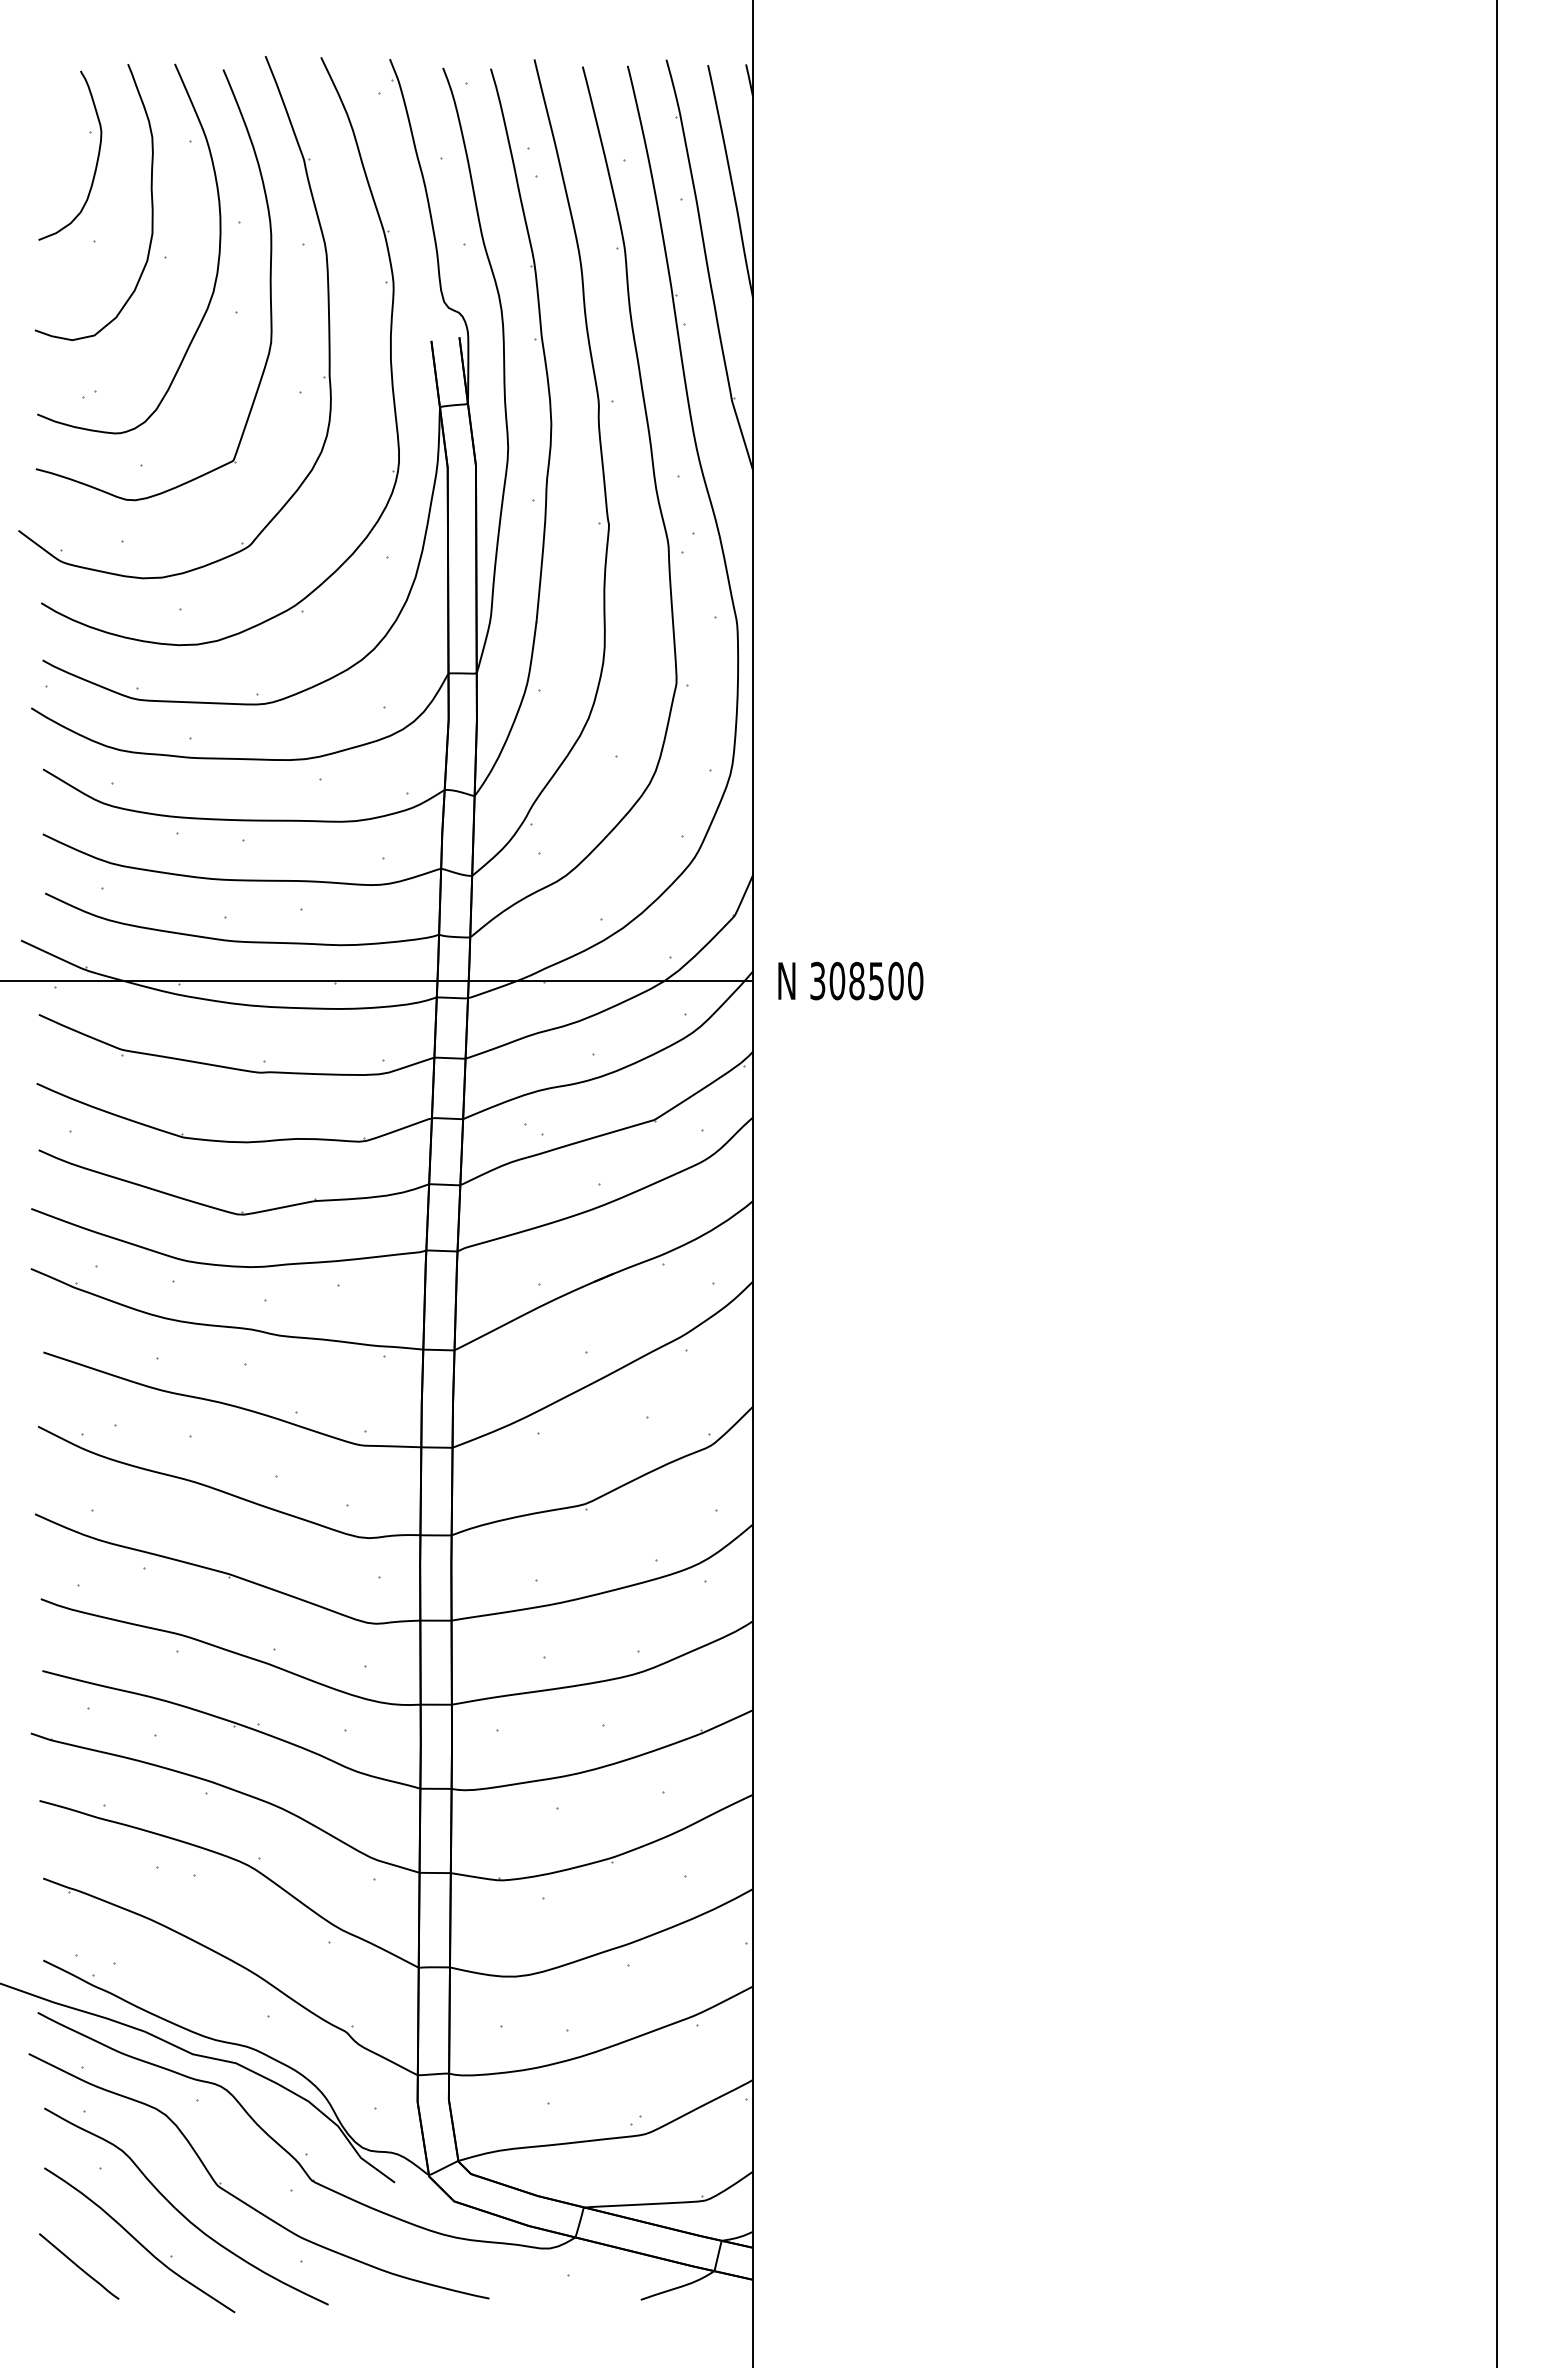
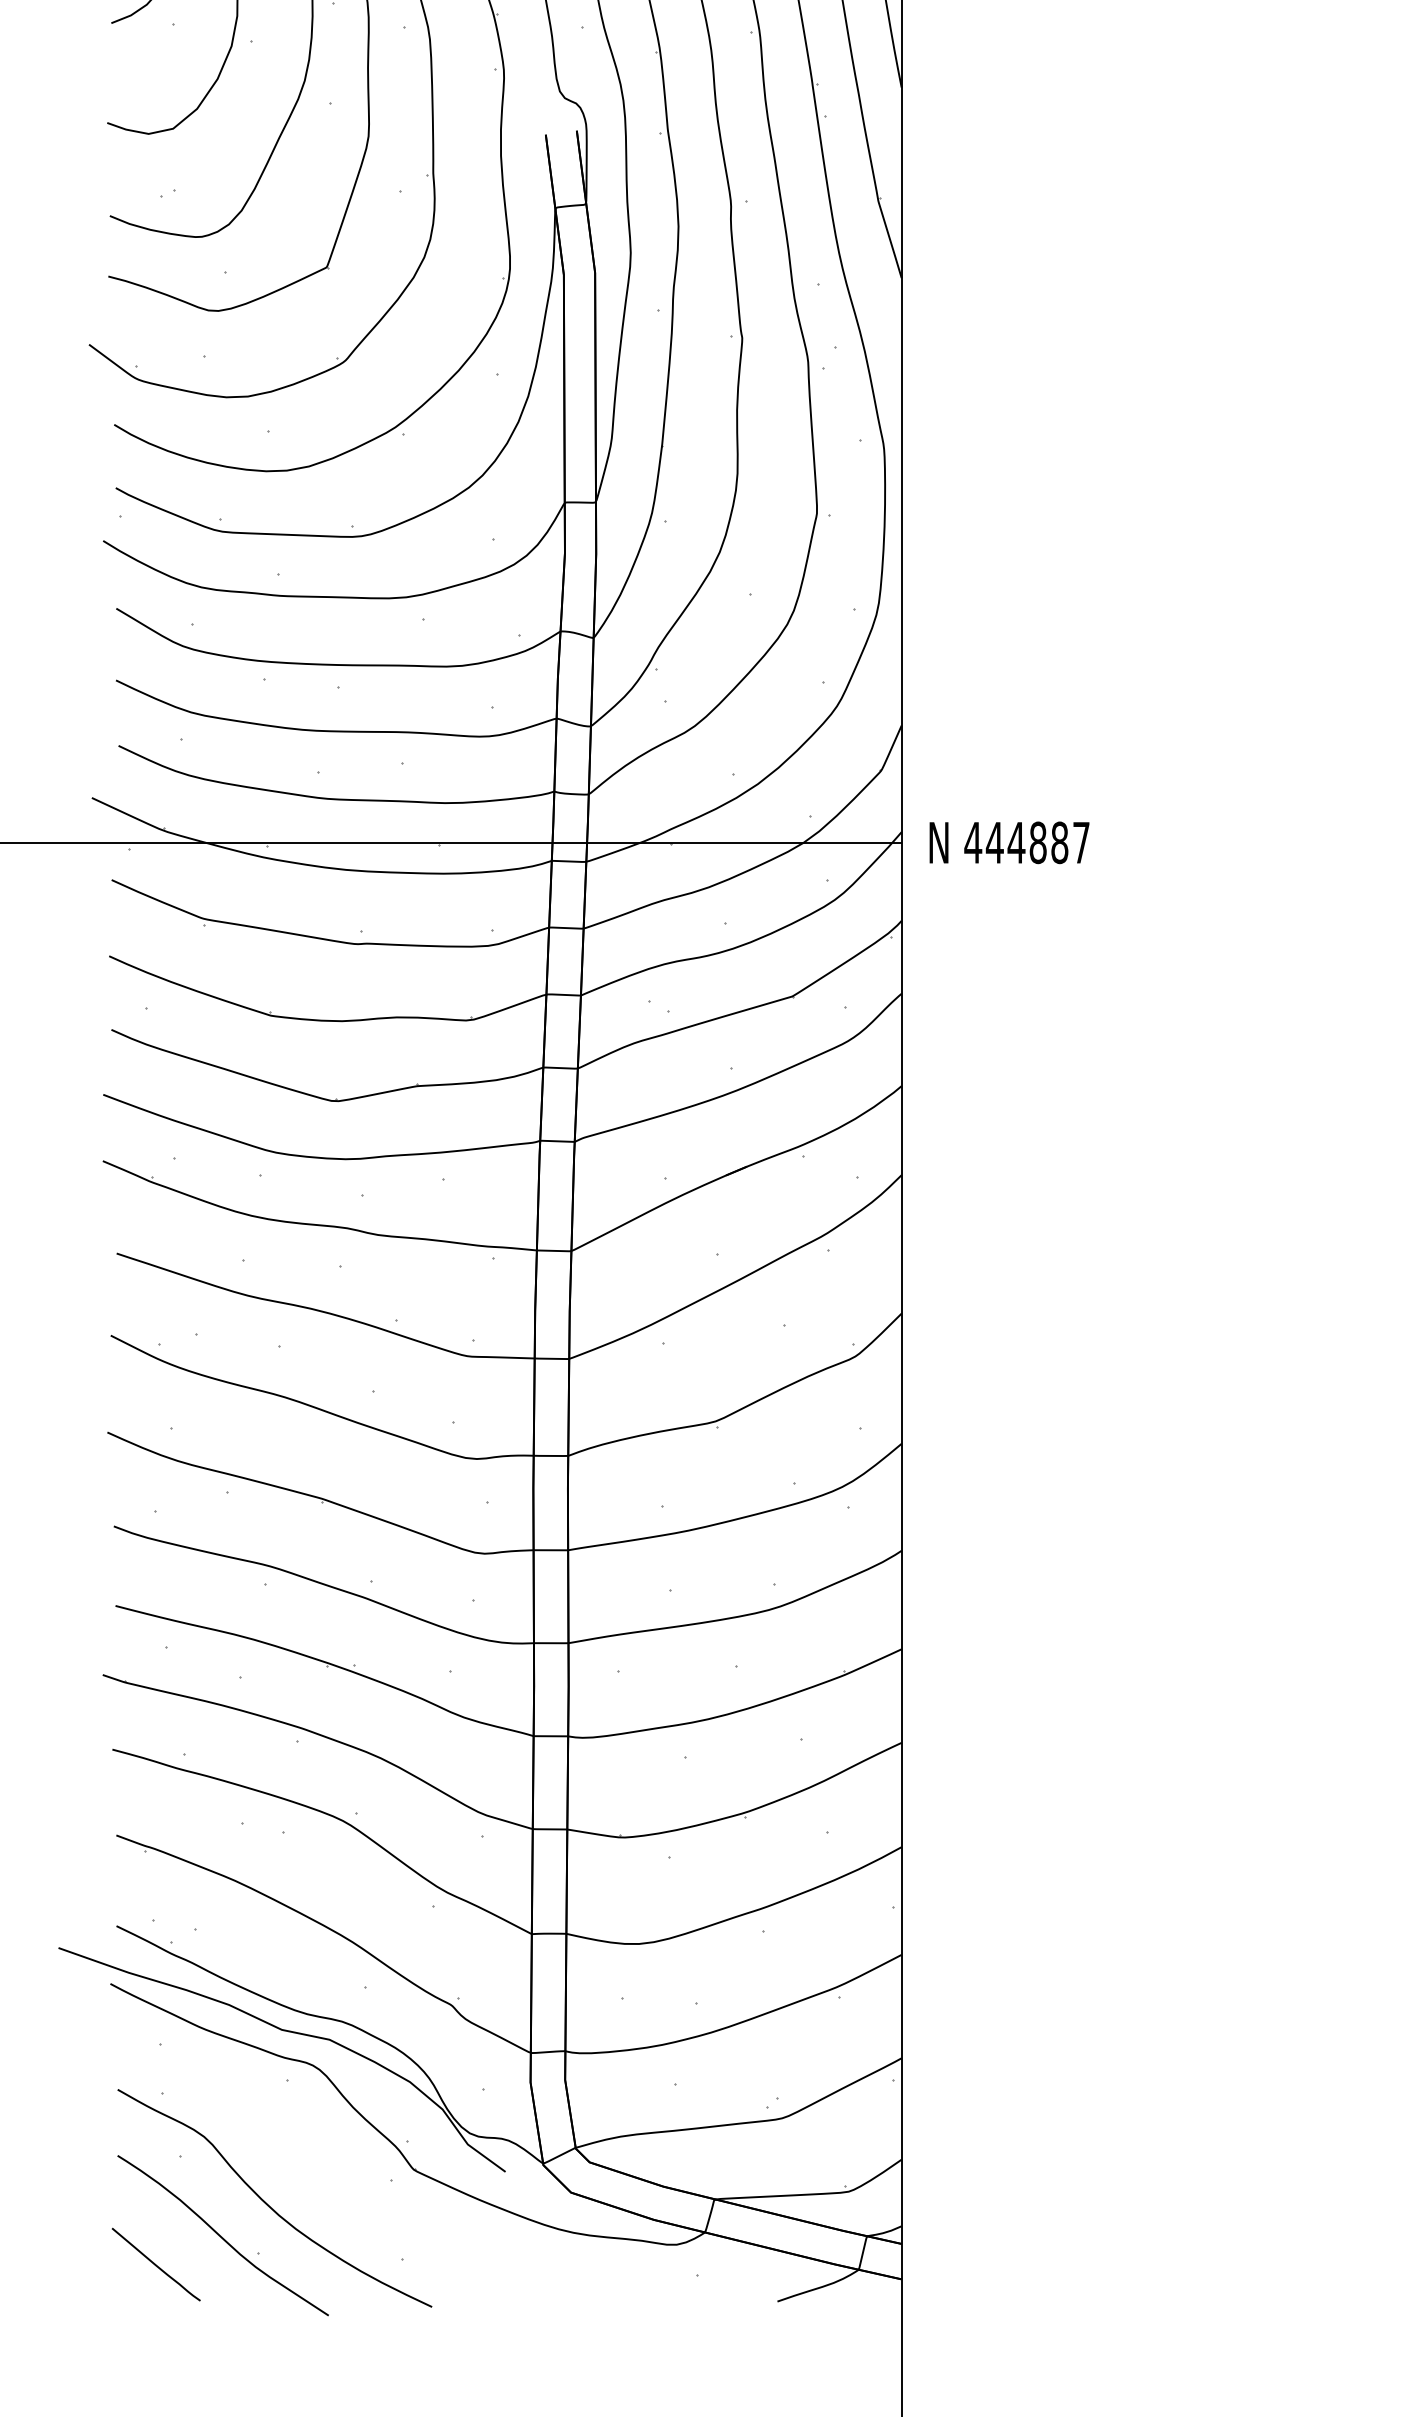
text: (866, 980) -> (1027, 842), 308500 -> 444887
part: (241, 2199) -> (335, 2190), removed

